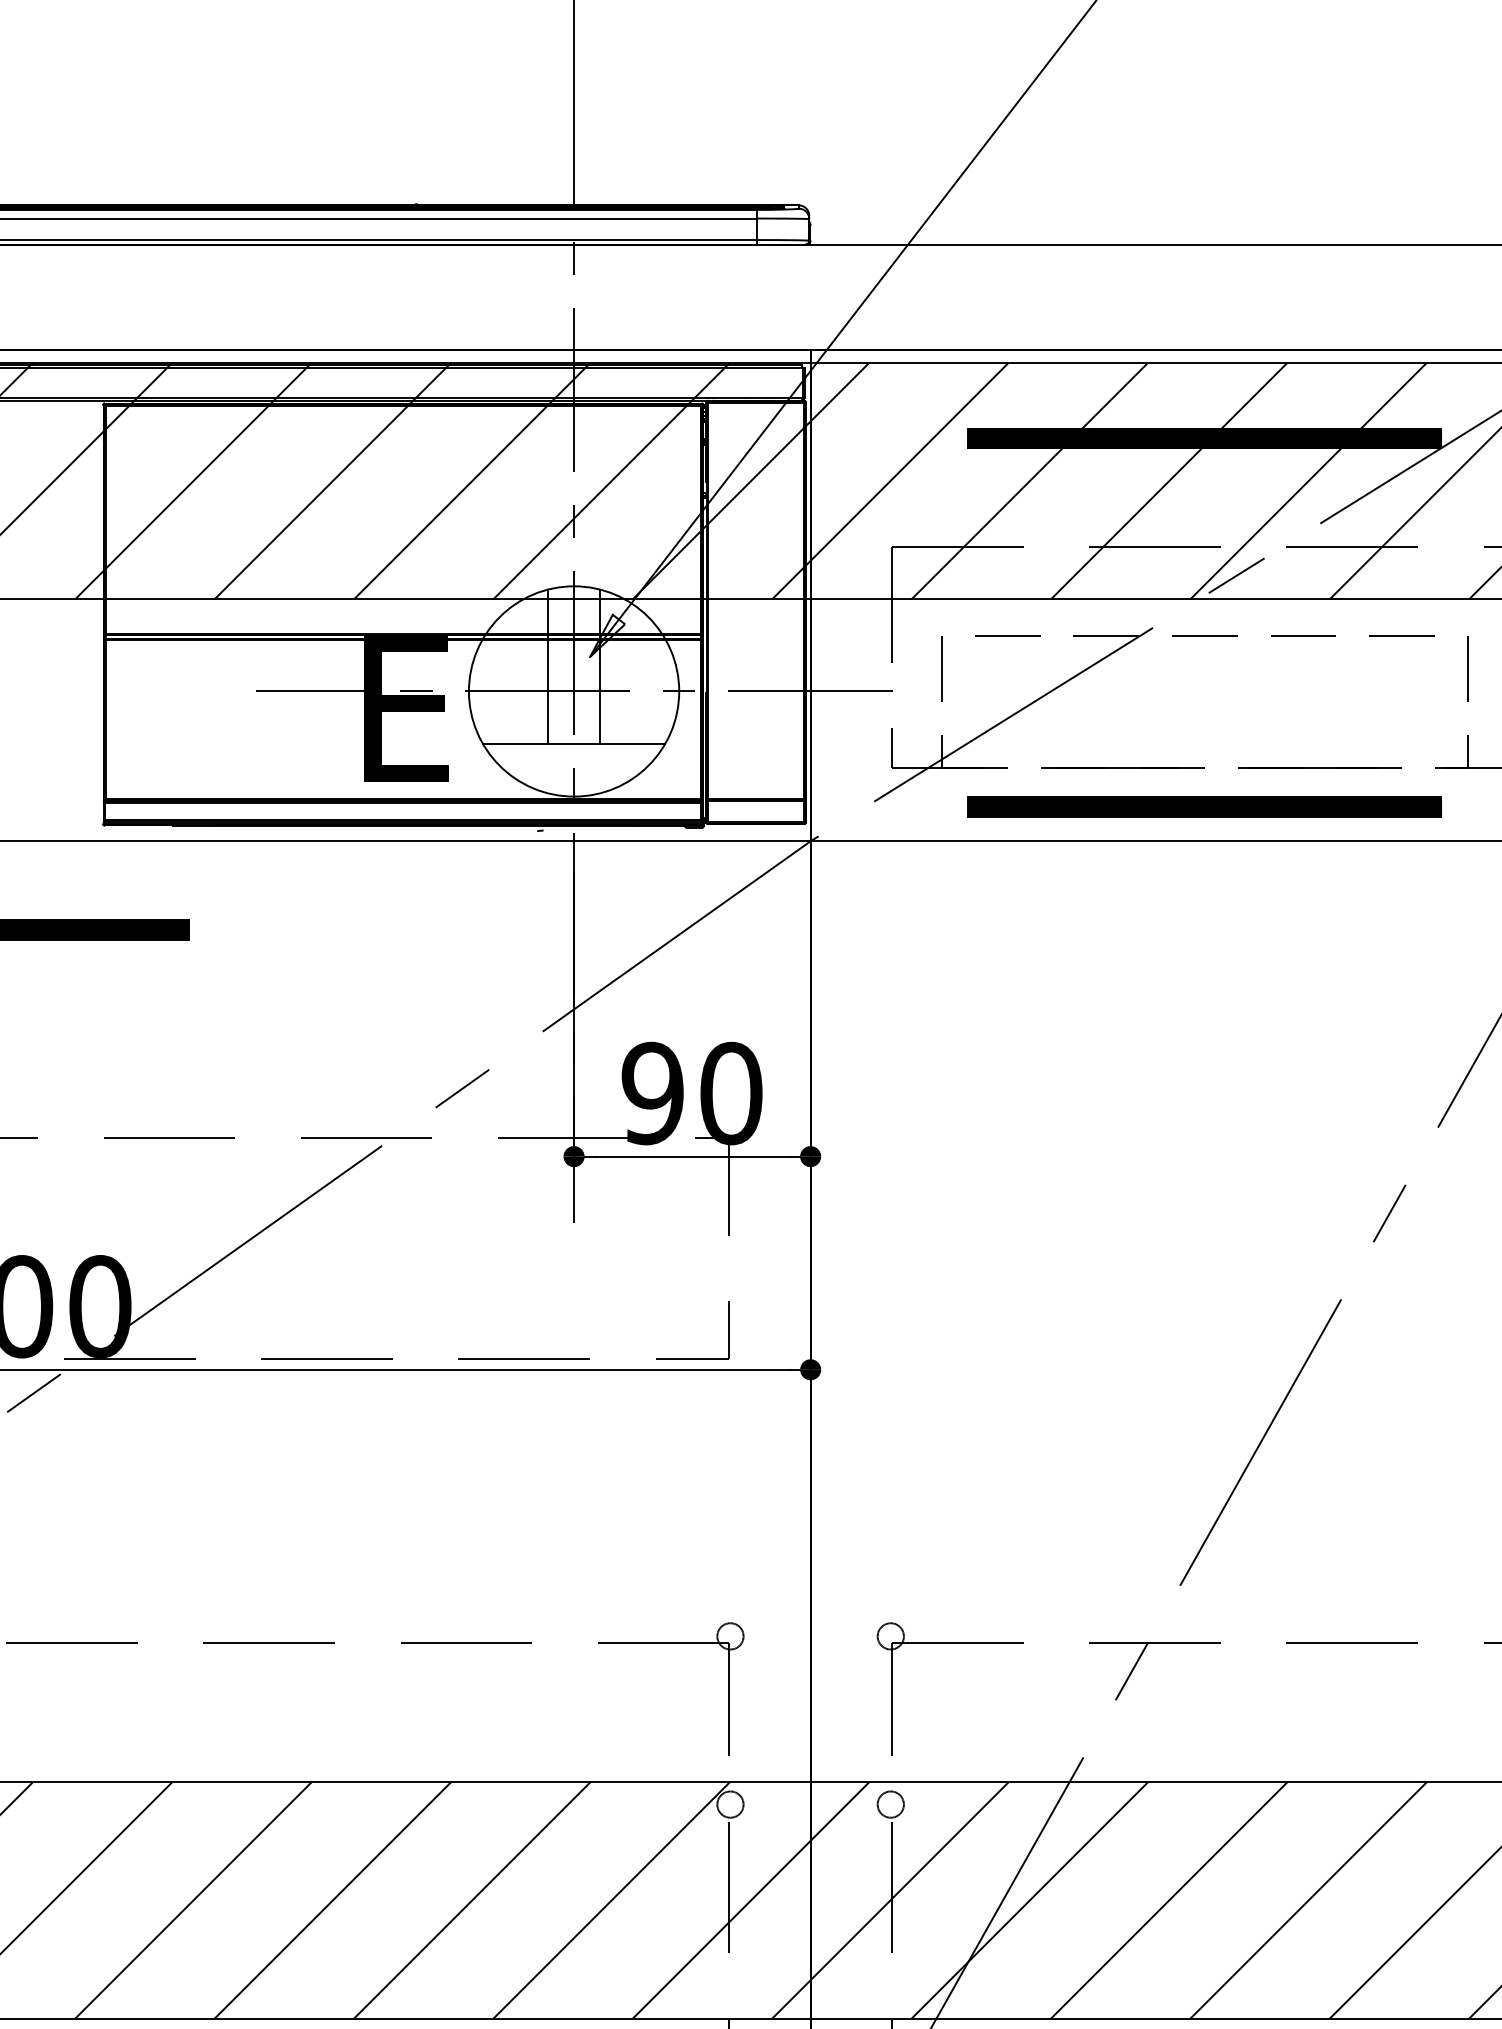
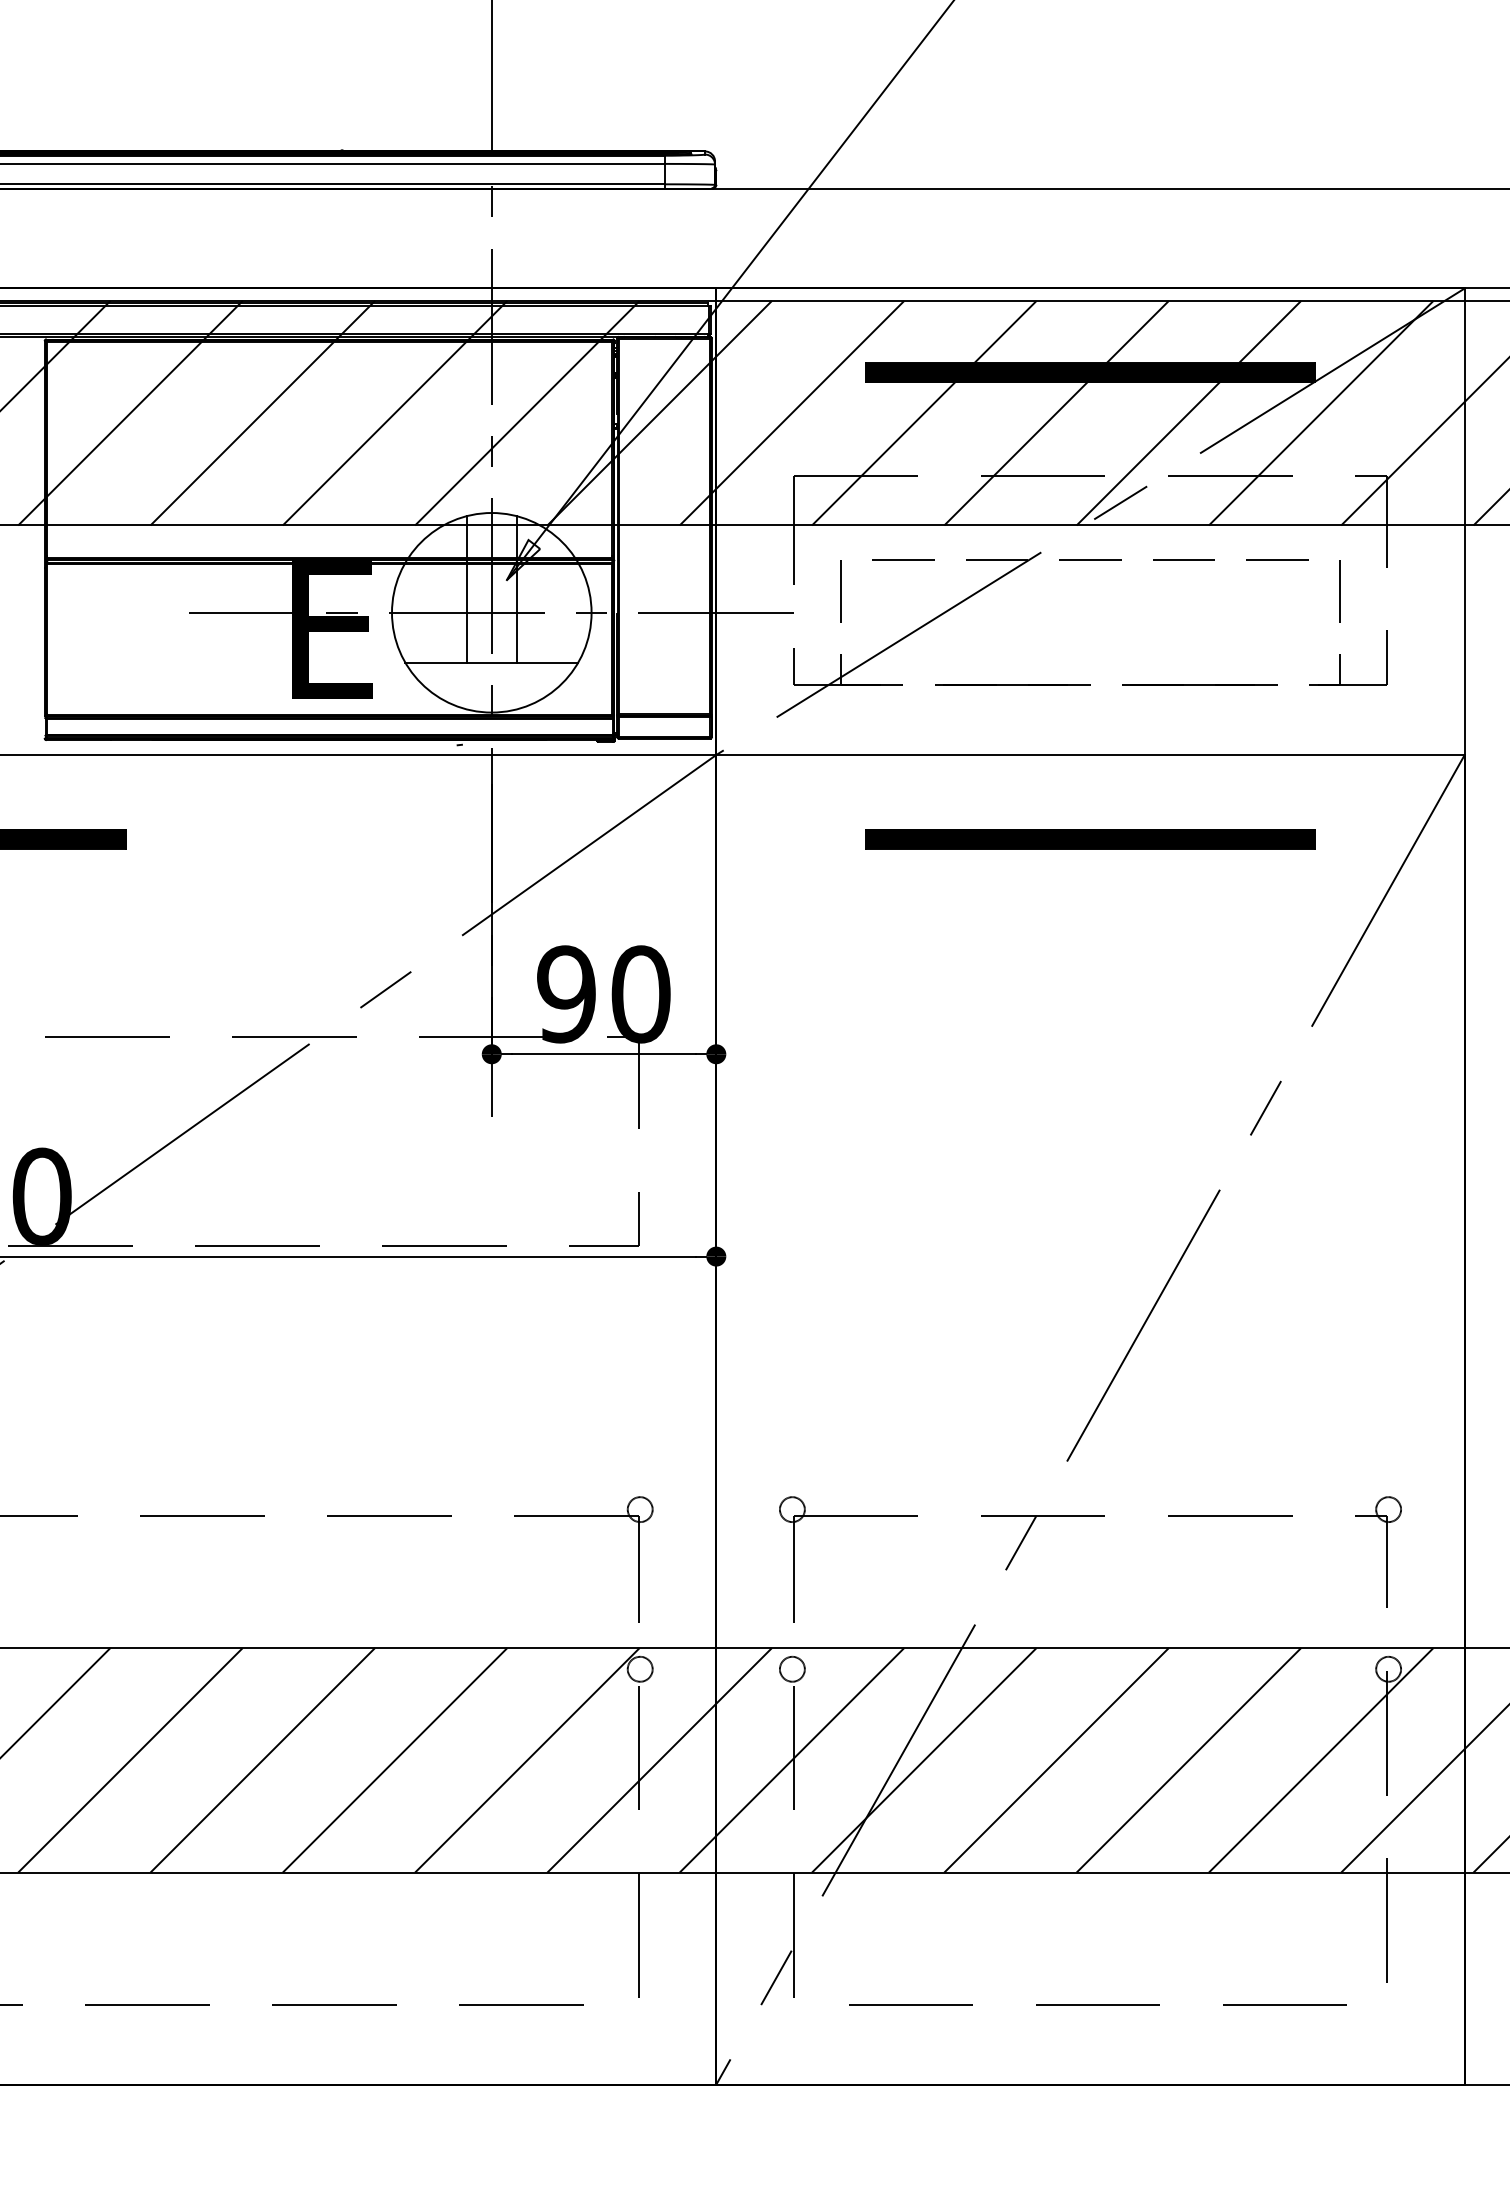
part: (1204, 807) -> (1090, 839), moved

